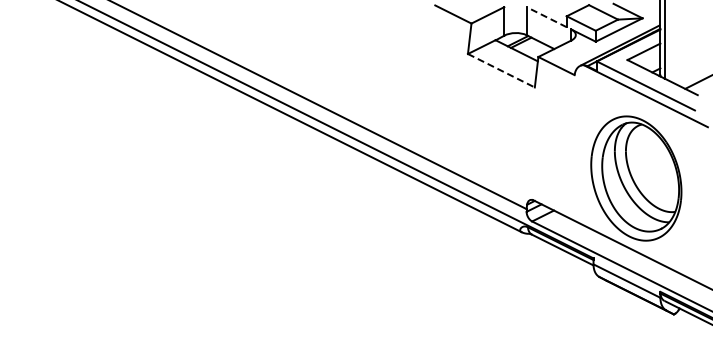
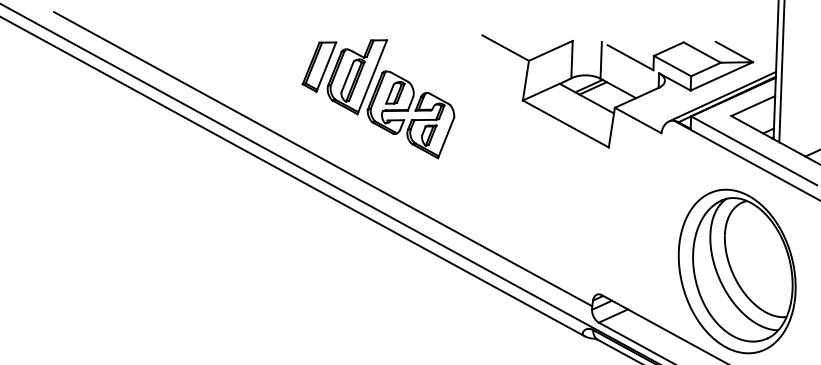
line: (548, 18) -> (629, 57), dashed -> solid
part: (357, 55) -> (378, 97), added
line: (501, 70) -> (565, 123), dashed -> solid

